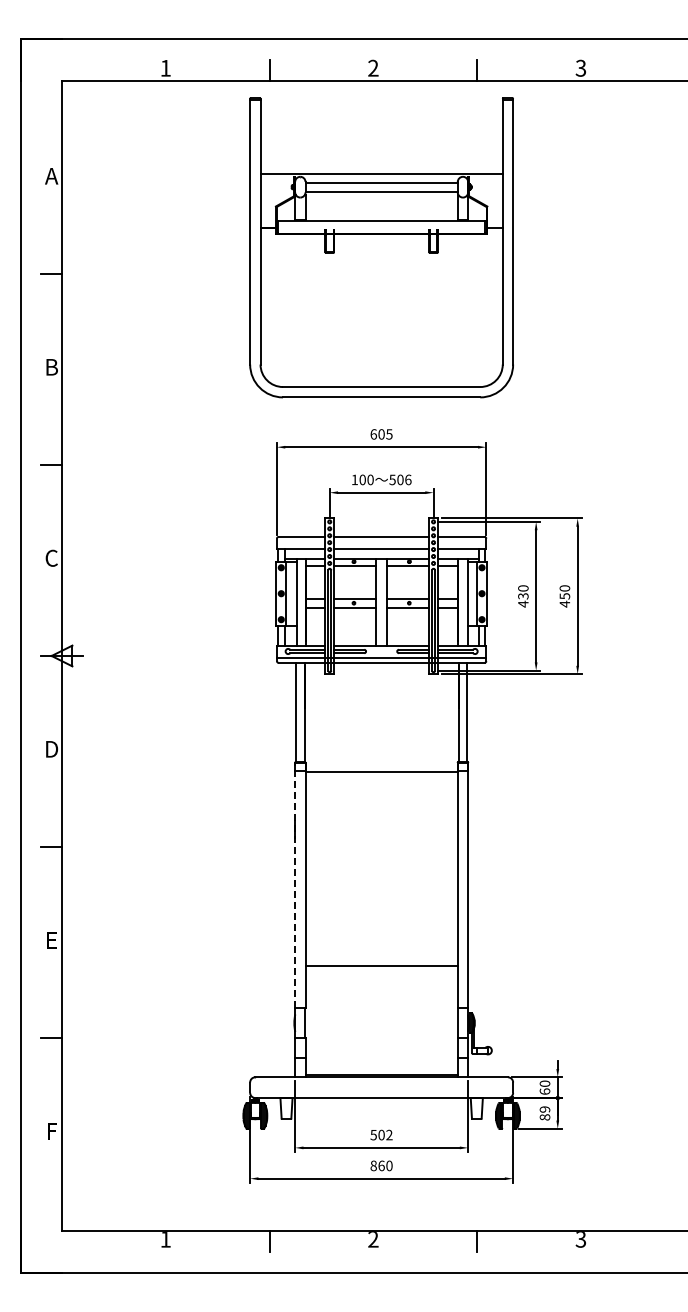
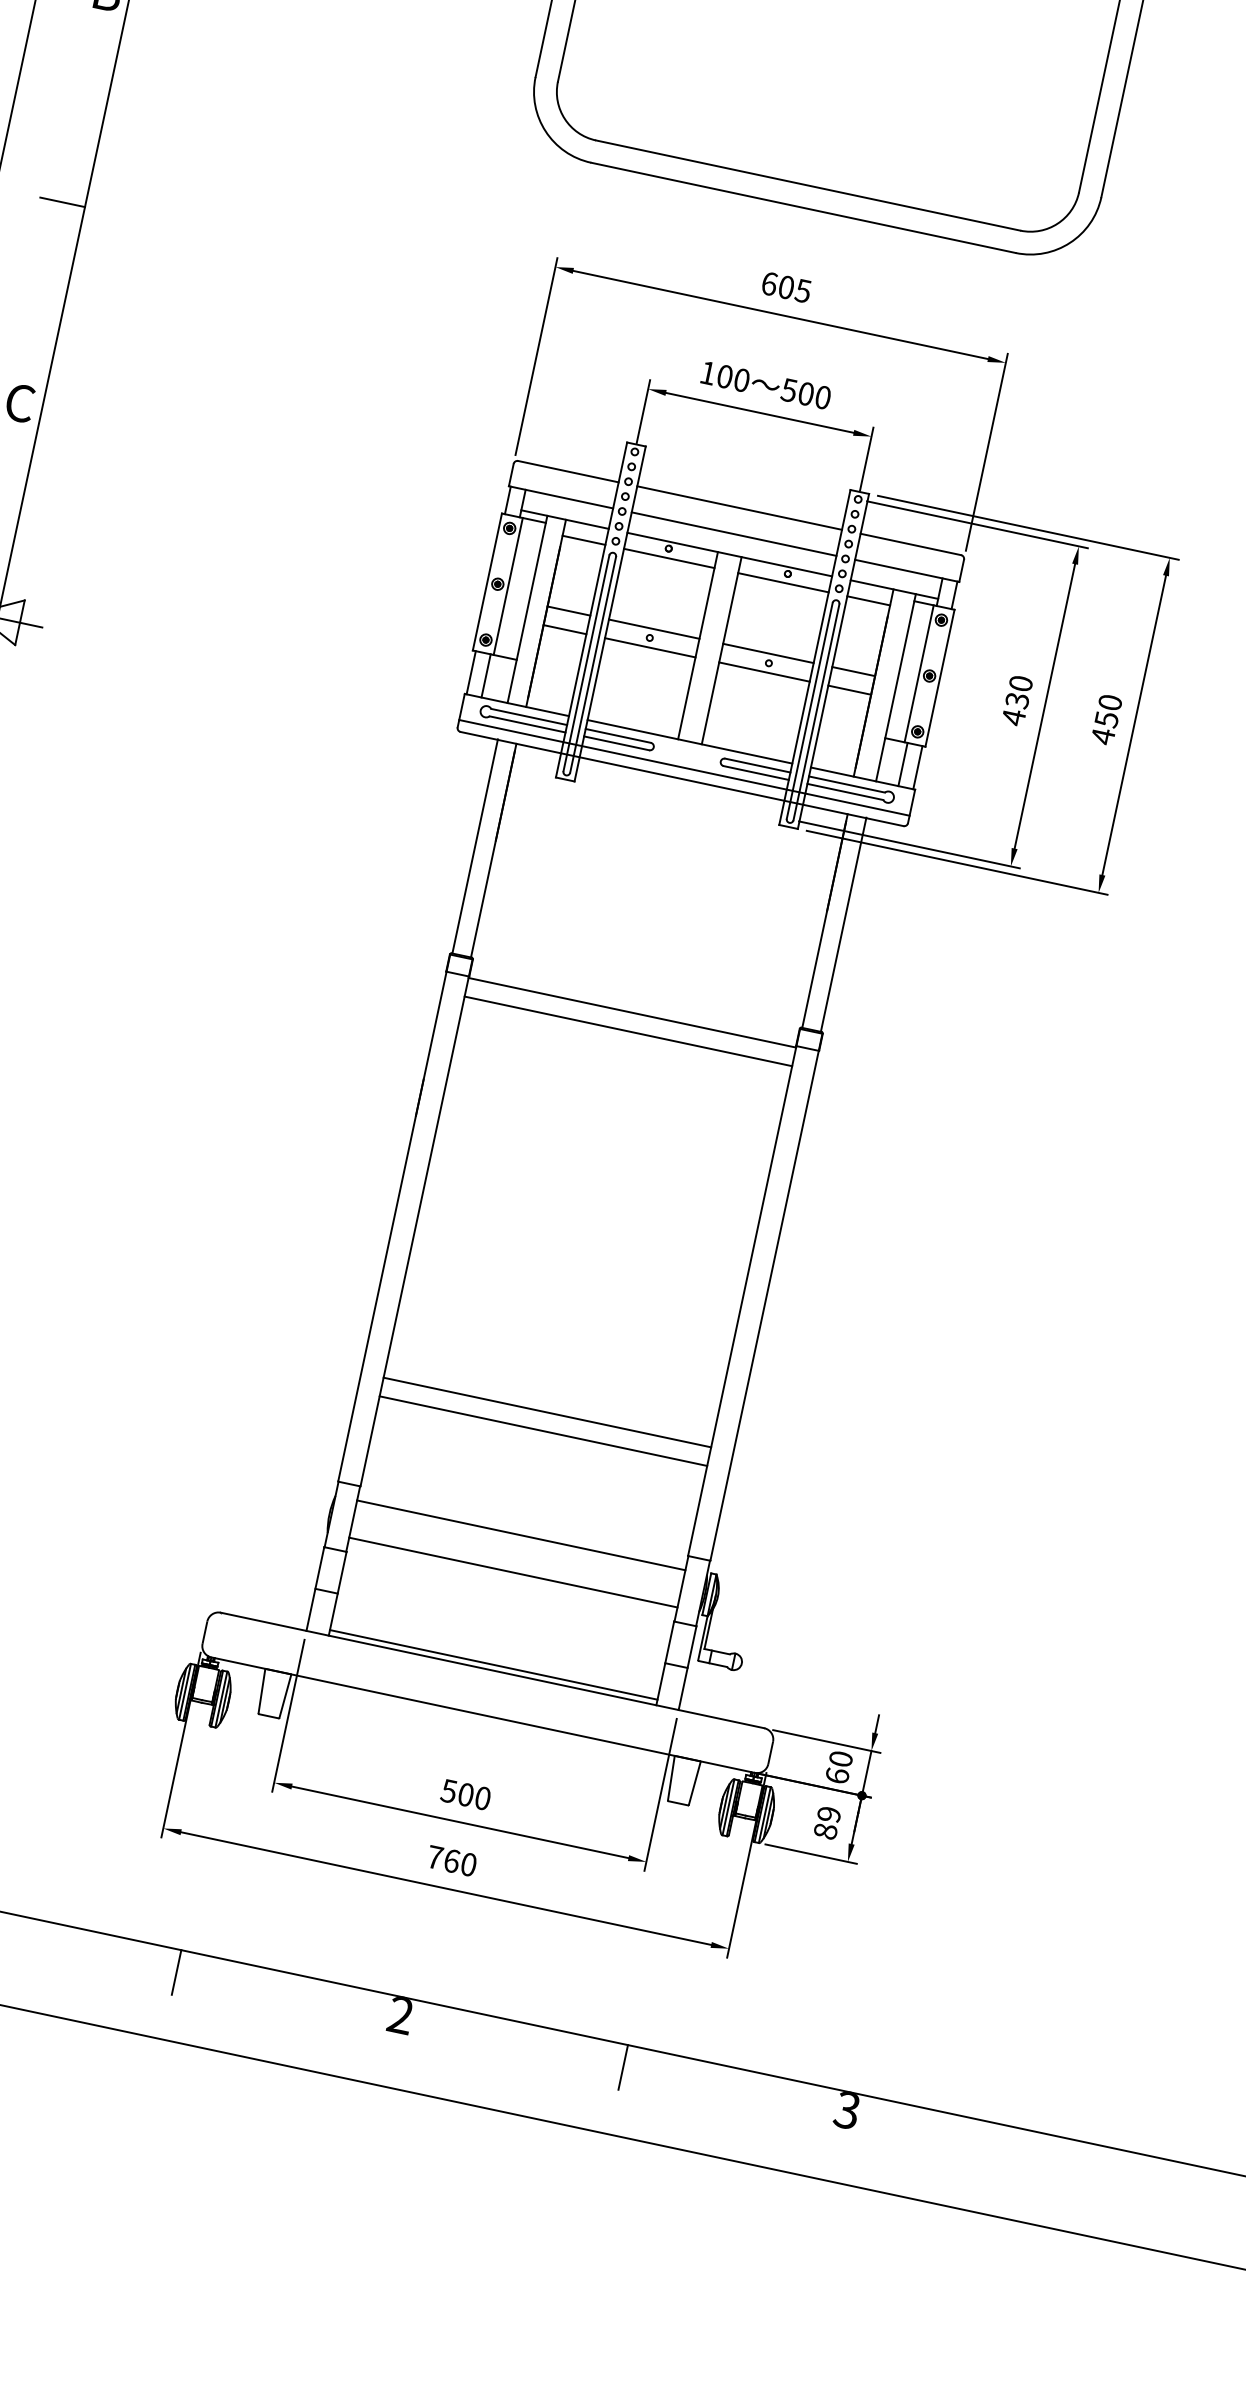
text: (408, 479) -> (823, 396), 506 -> 500
line: (381, 780) -> (627, 1031), added
line: (295, 884) -> (395, 1216), dashed -> solid
line: (381, 957) -> (547, 1412), added
line: (381, 1014) -> (520, 1535), added
line: (381, 1031) -> (513, 1571), added
text: (389, 1134) -> (483, 1797), 502 -> 500
text: (373, 1165) -> (434, 1856), 860 -> 760

